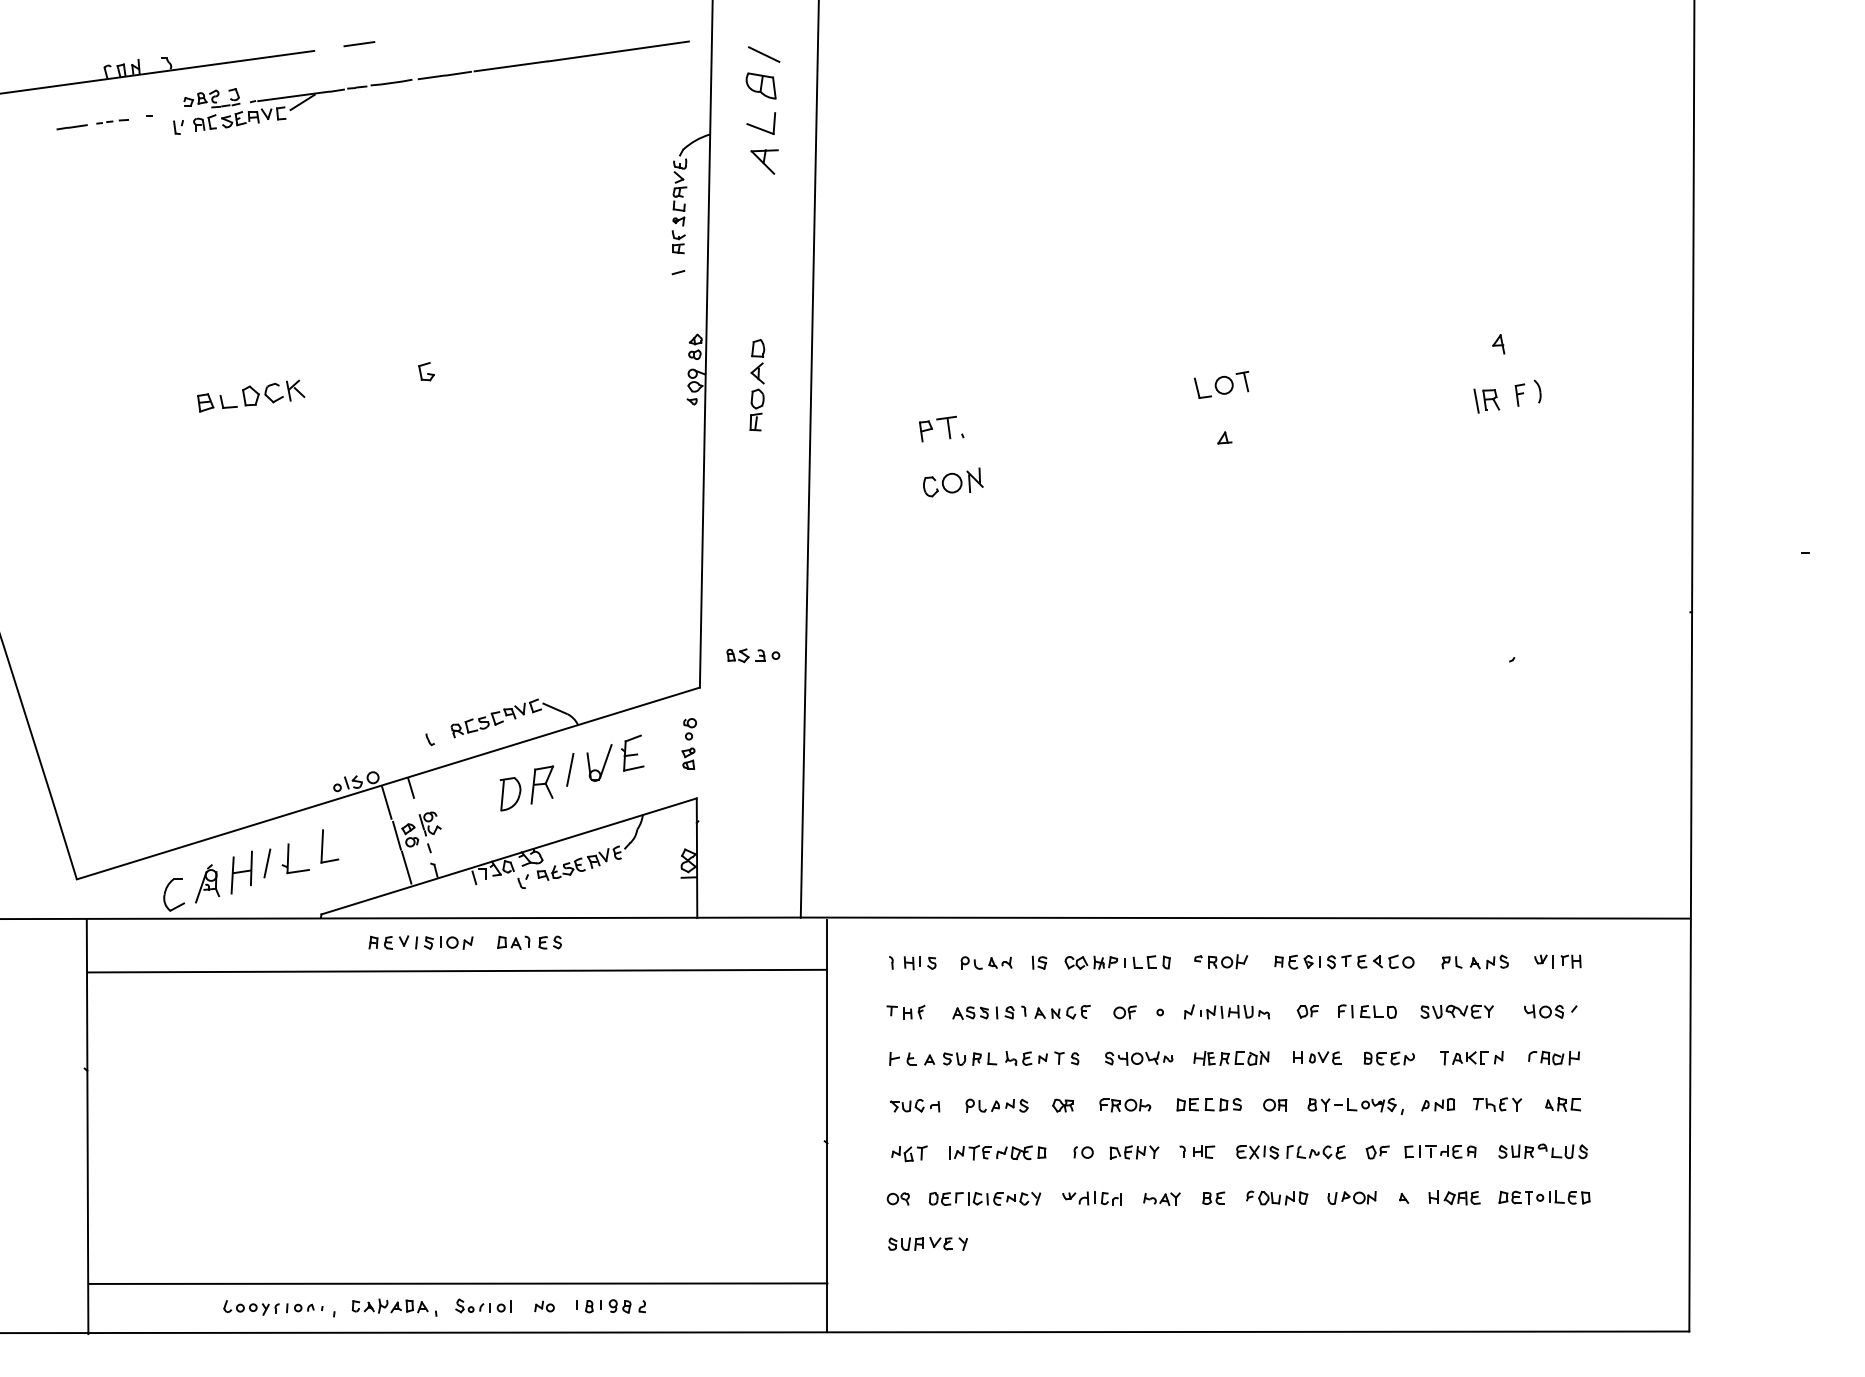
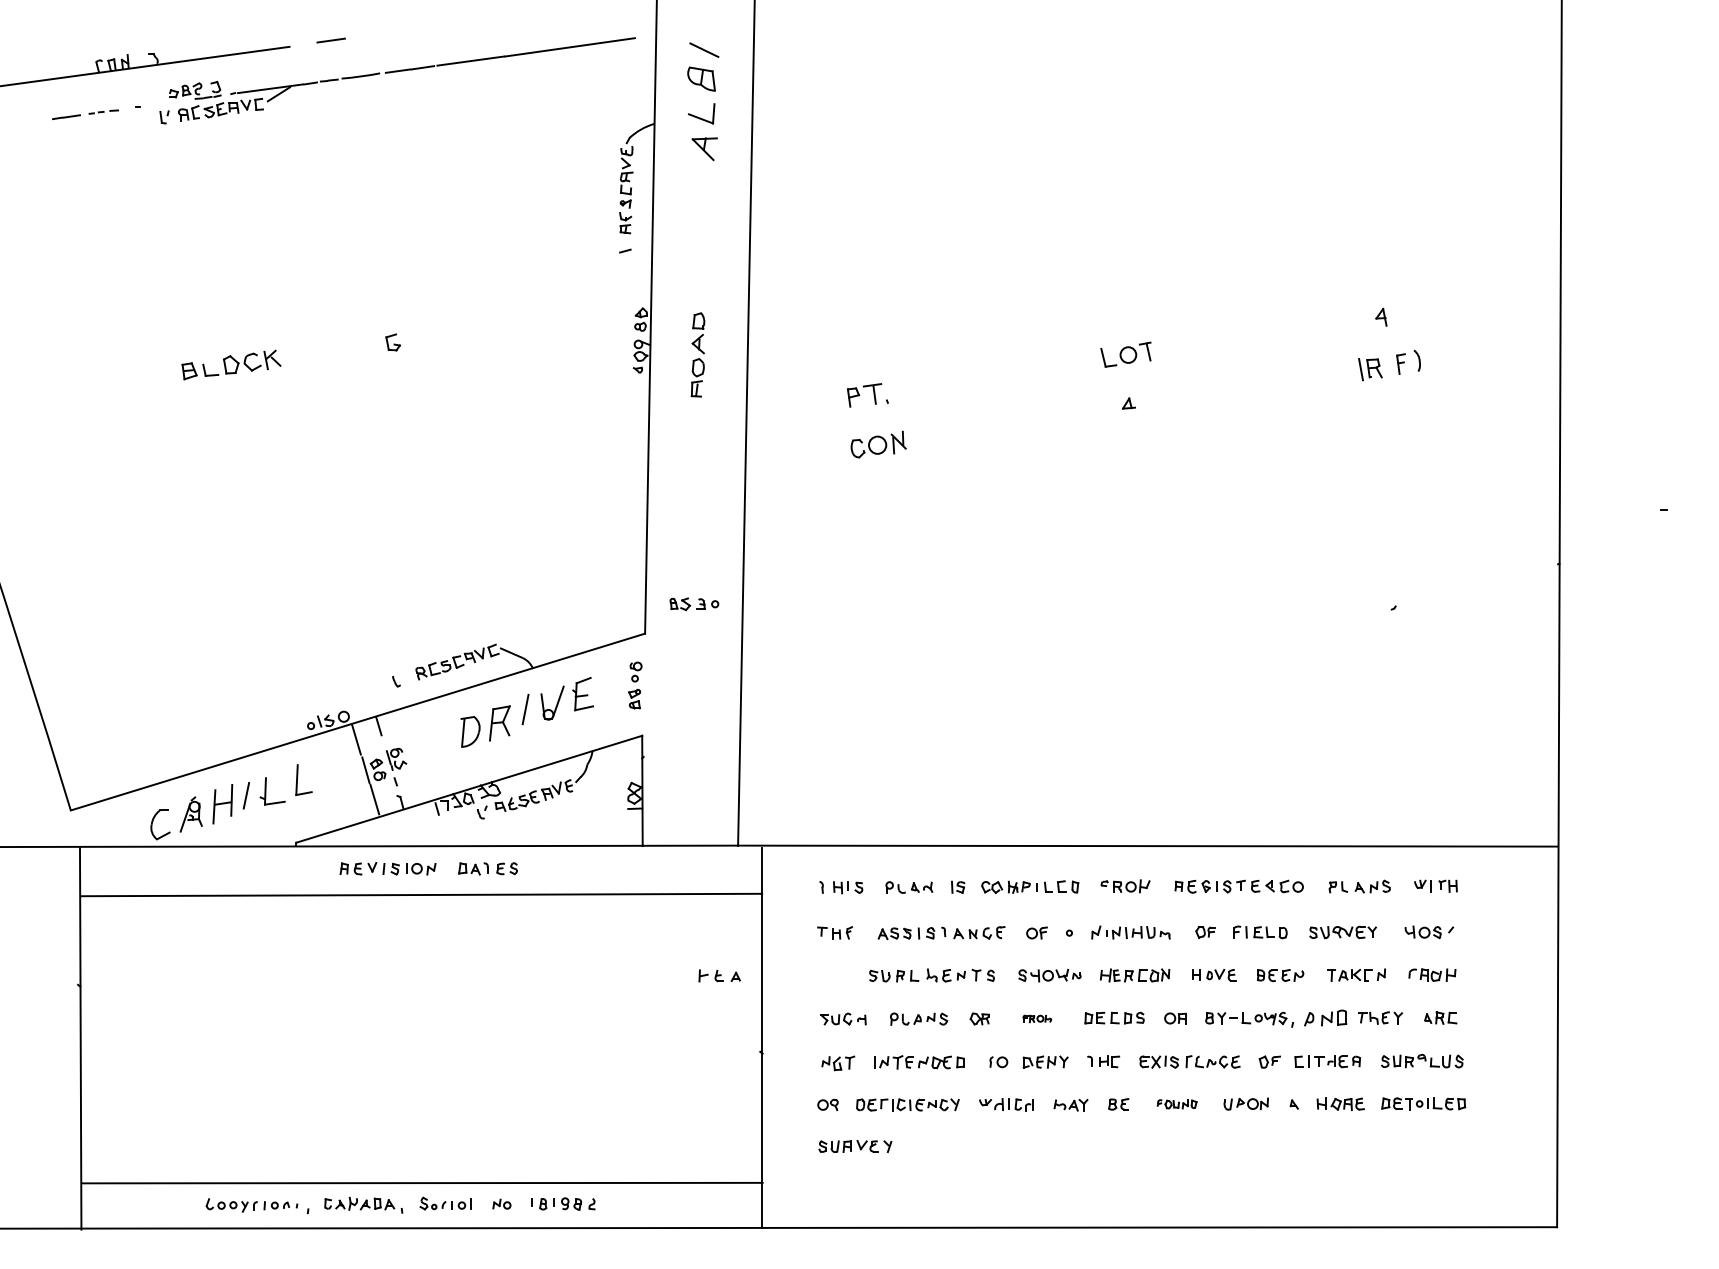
part: (911, 1058) -> (719, 975), moved
part: (1125, 1105) -> (1037, 1018), size x0.6
part: (1438, 1105) -> (1325, 1018), size x1.4
part: (1276, 1198) -> (1176, 1104), size x0.7

